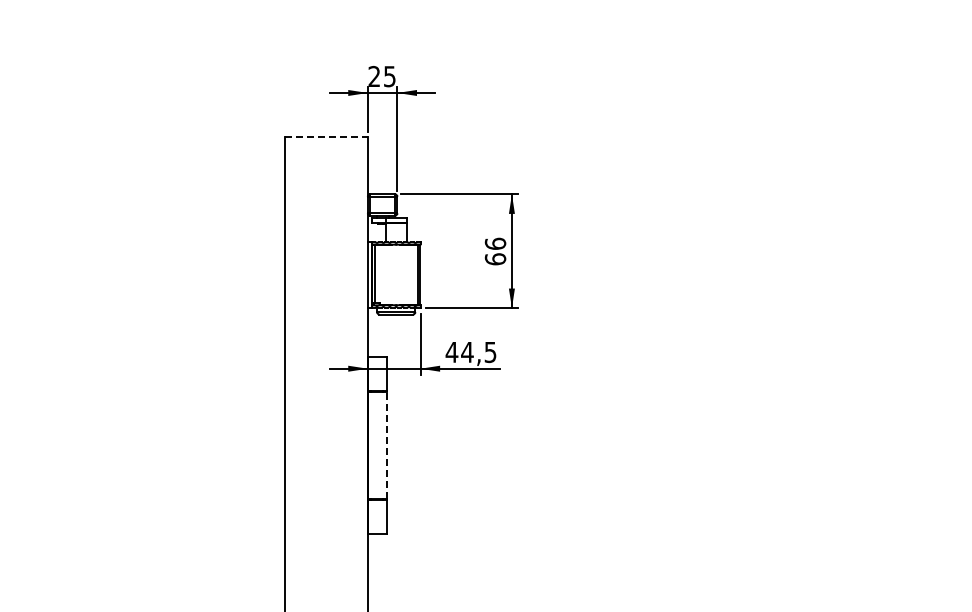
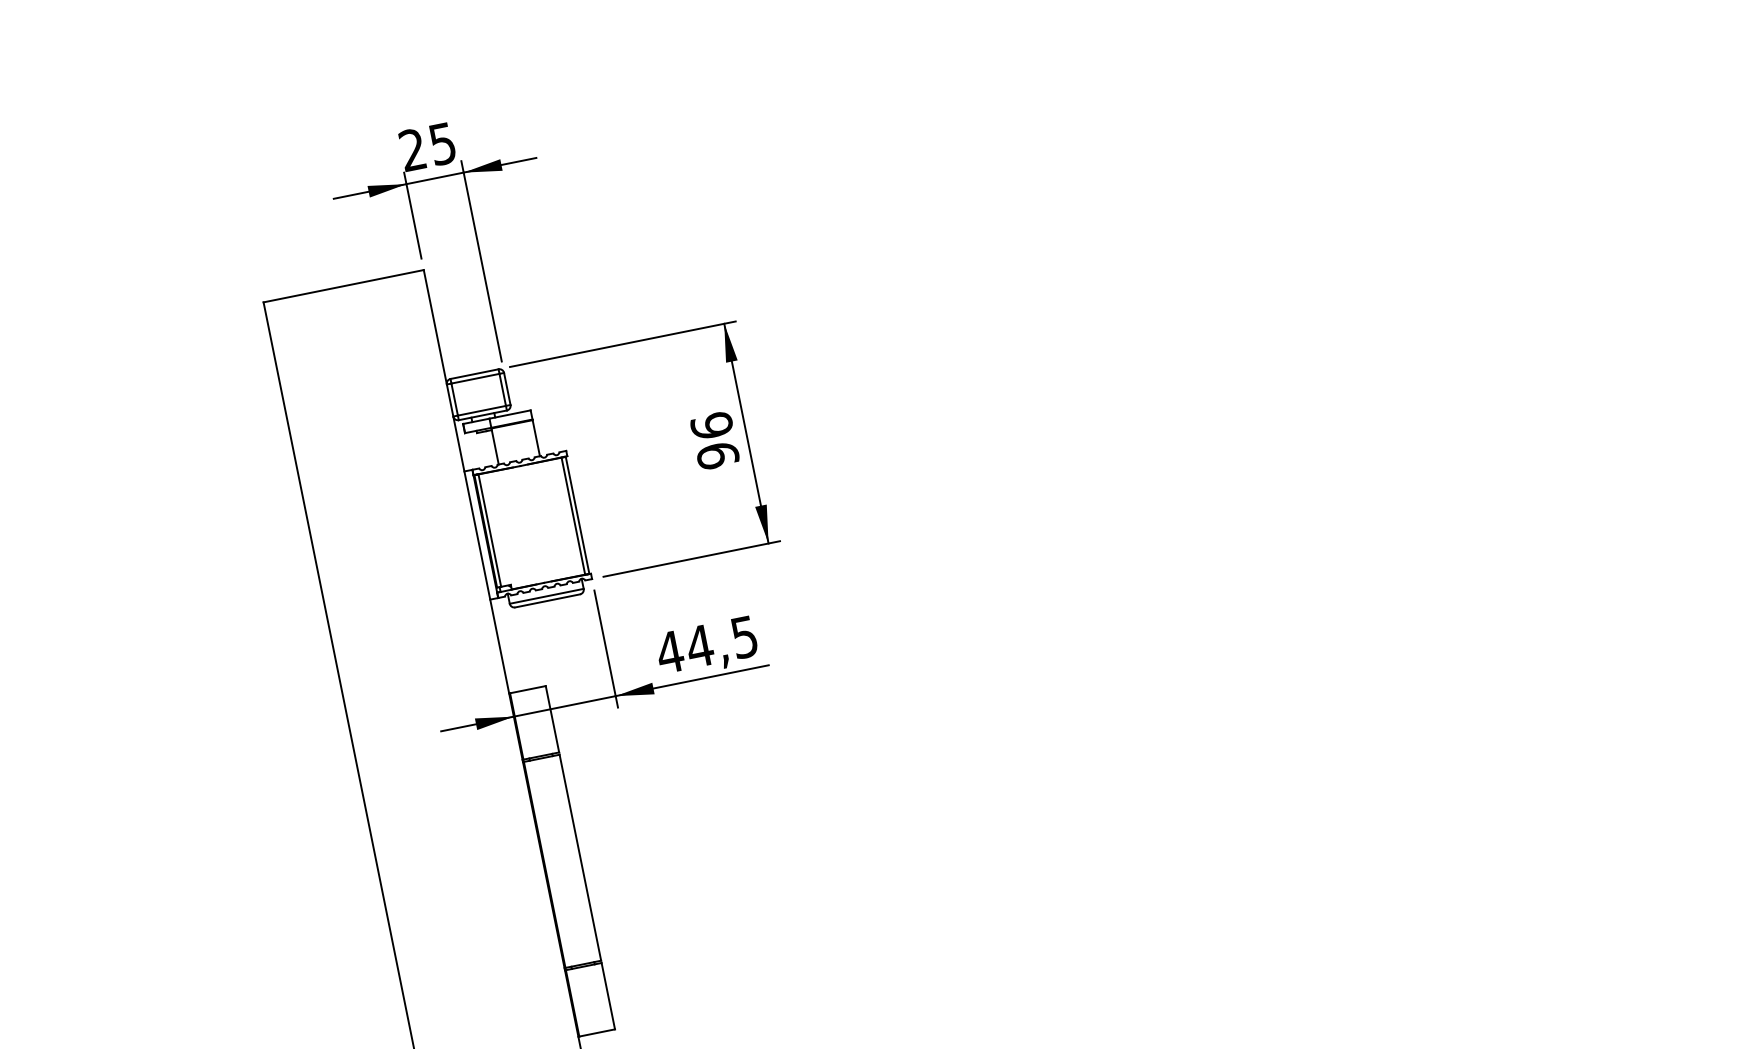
line: (326, 137) -> (344, 286), dashed -> solid
text: (495, 259) -> (717, 455), 66 -> 96
line: (386, 445) -> (579, 857), dashed -> solid

